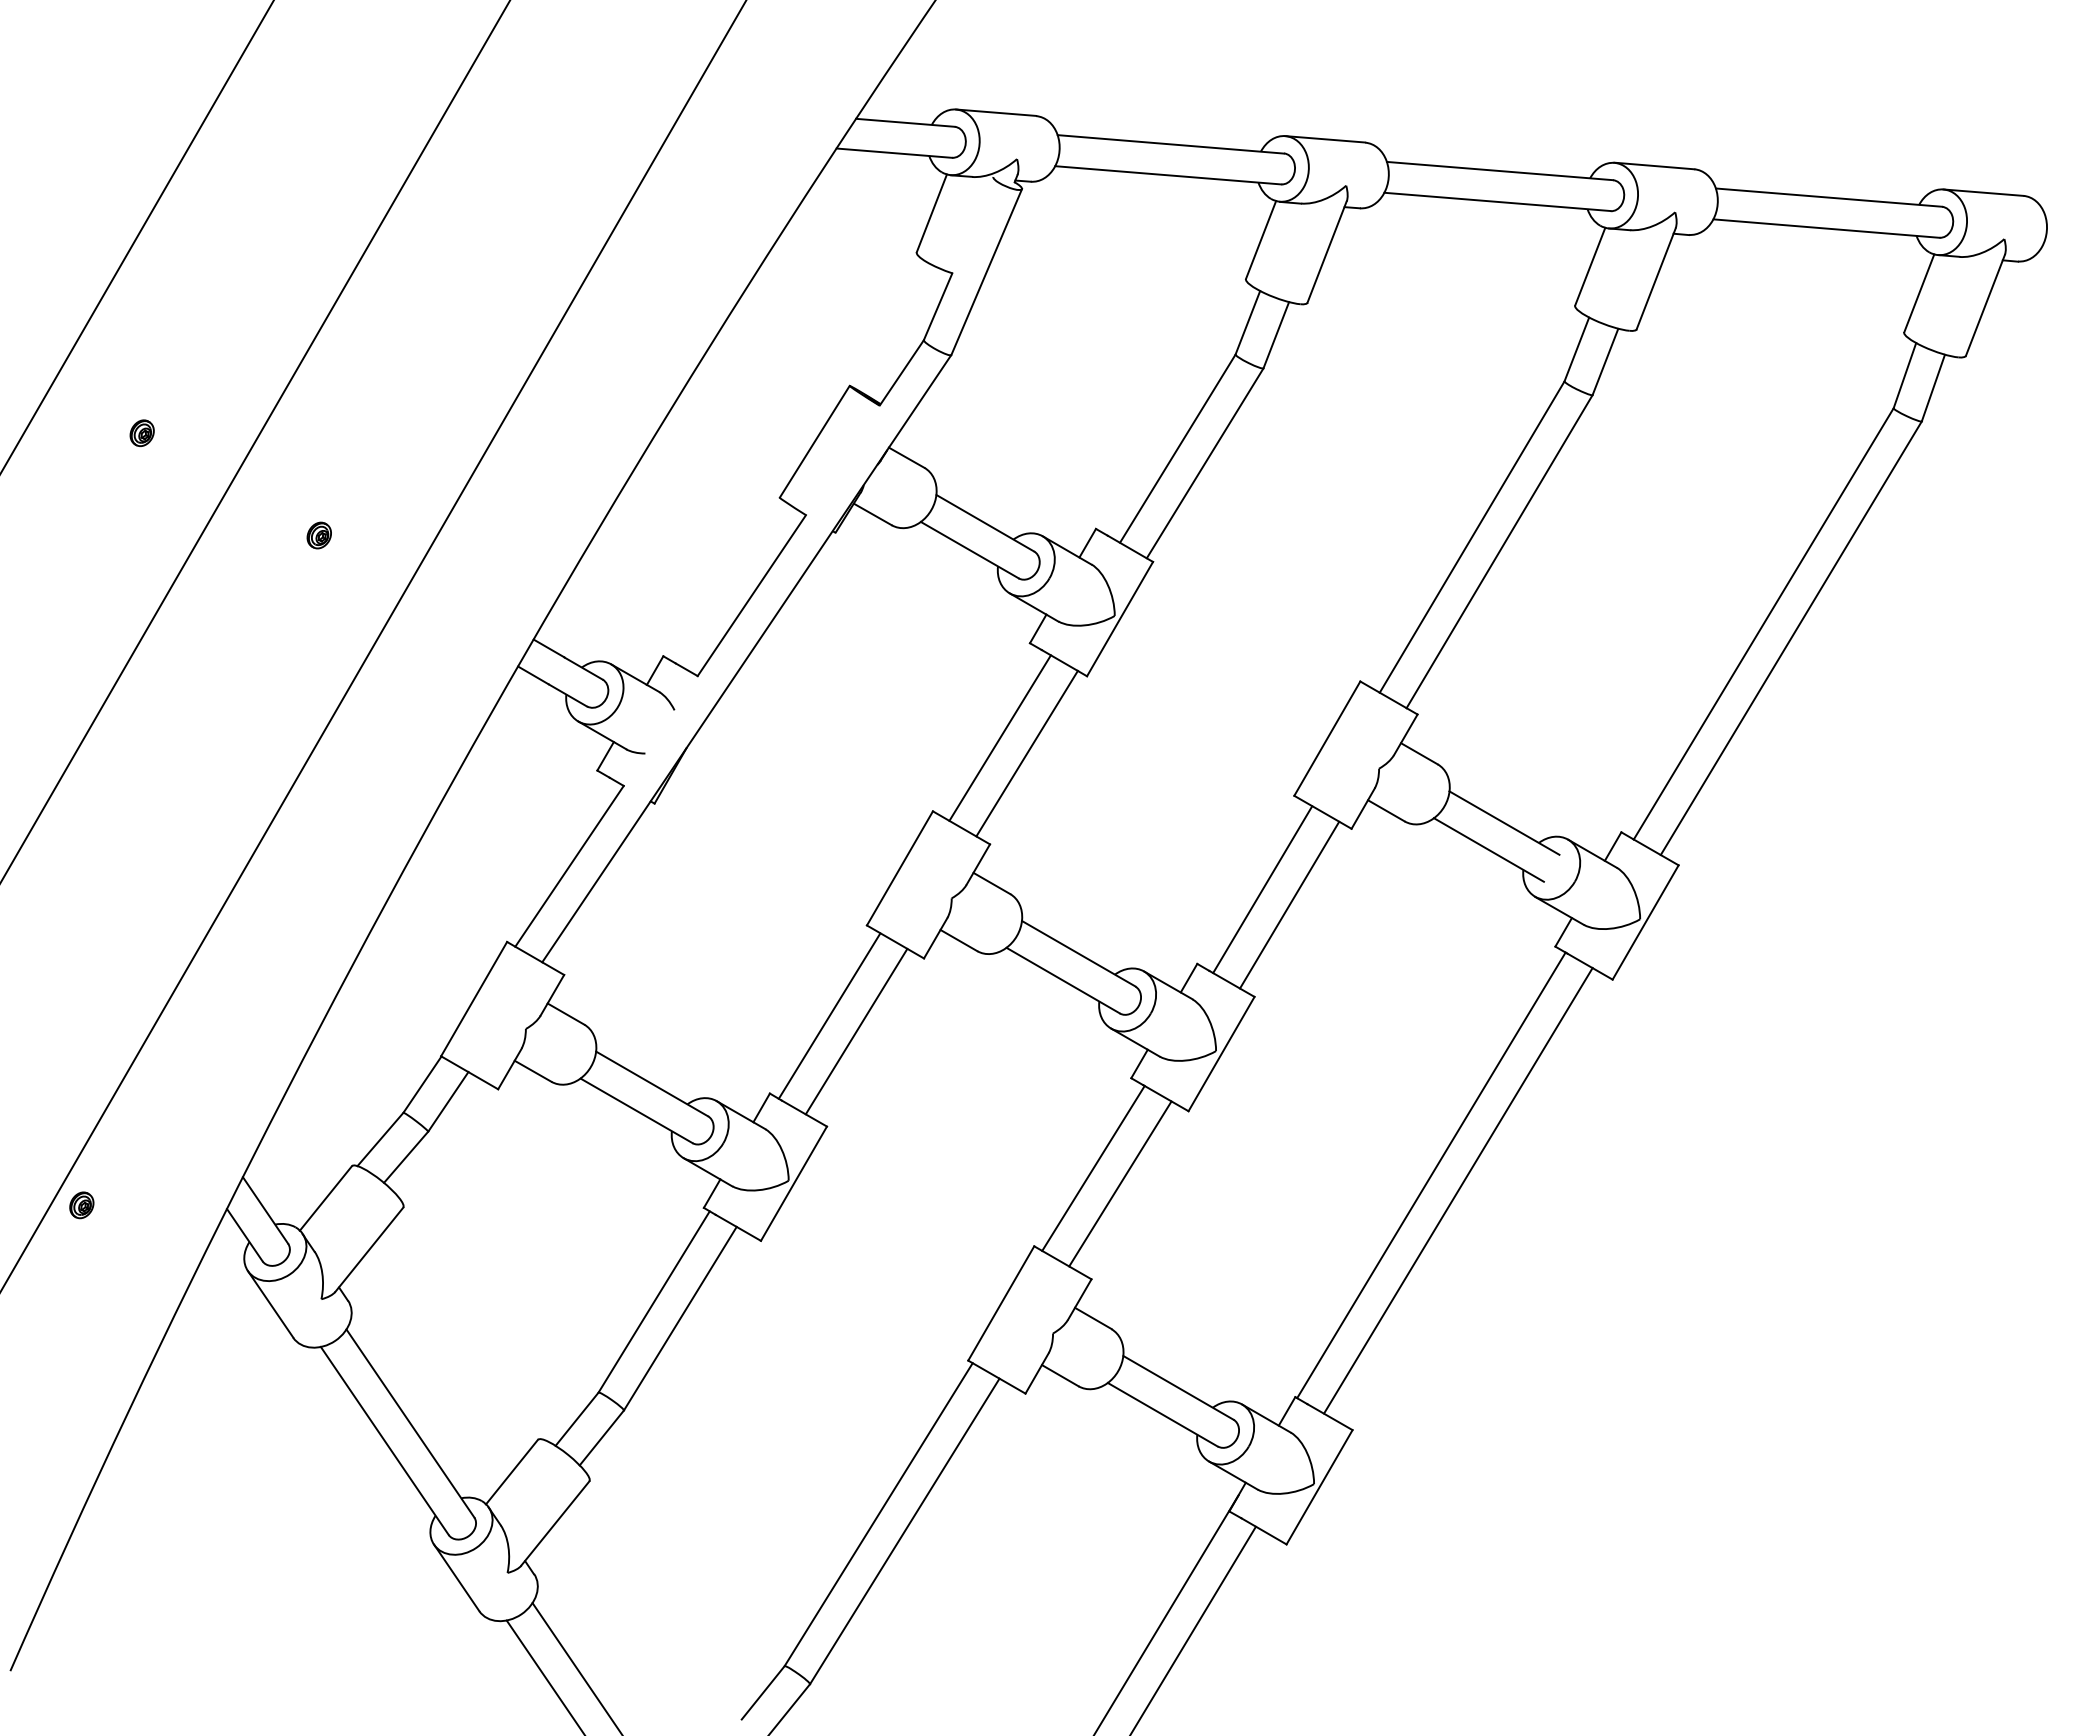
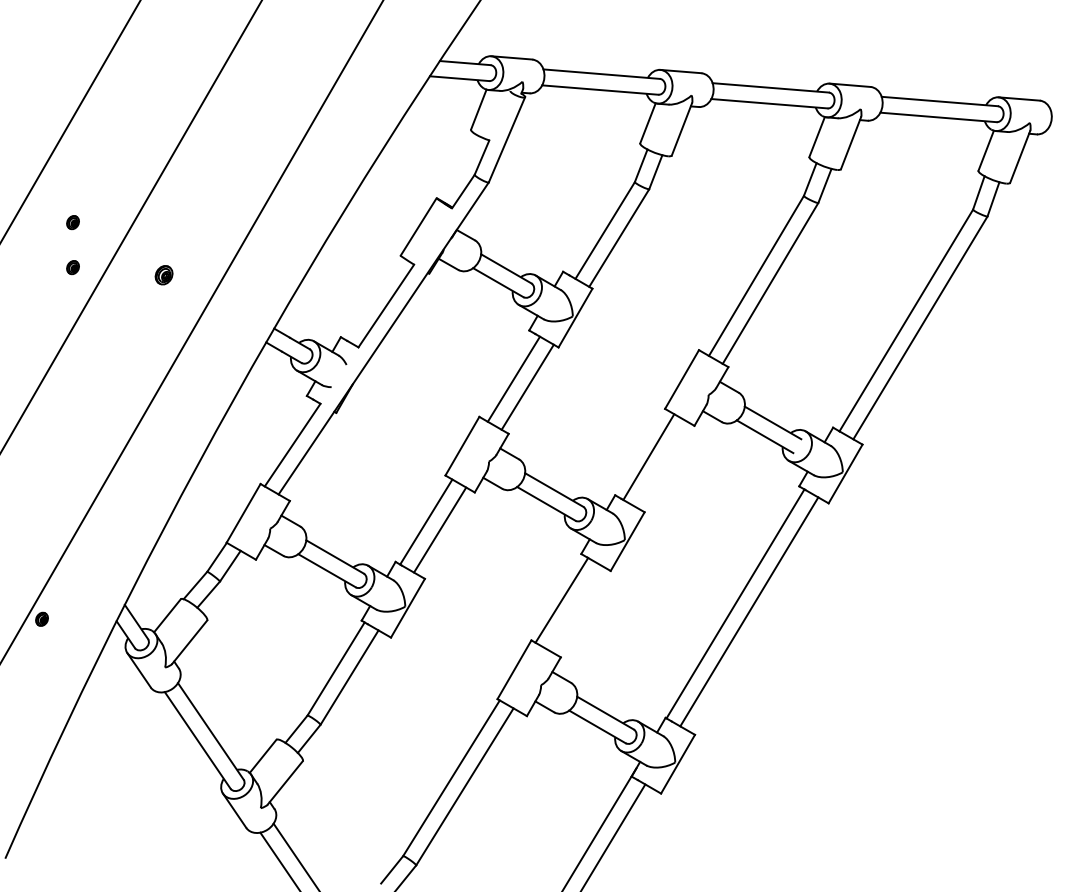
part: (141, 520) -> (72, 267), added
part: (318, 534) -> (163, 274), size x1.4
line: (1289, 904) -> (662, 464), removed
line: (1120, 1182) -> (575, 607), removed

